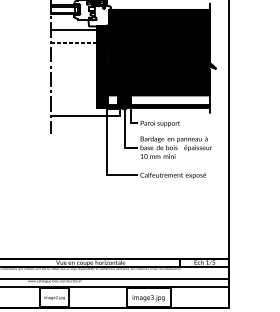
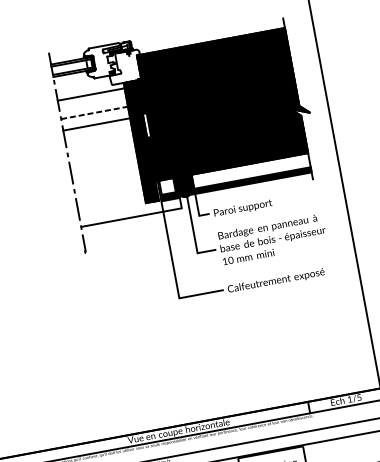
line: (73, 50) -> (95, 124), added

